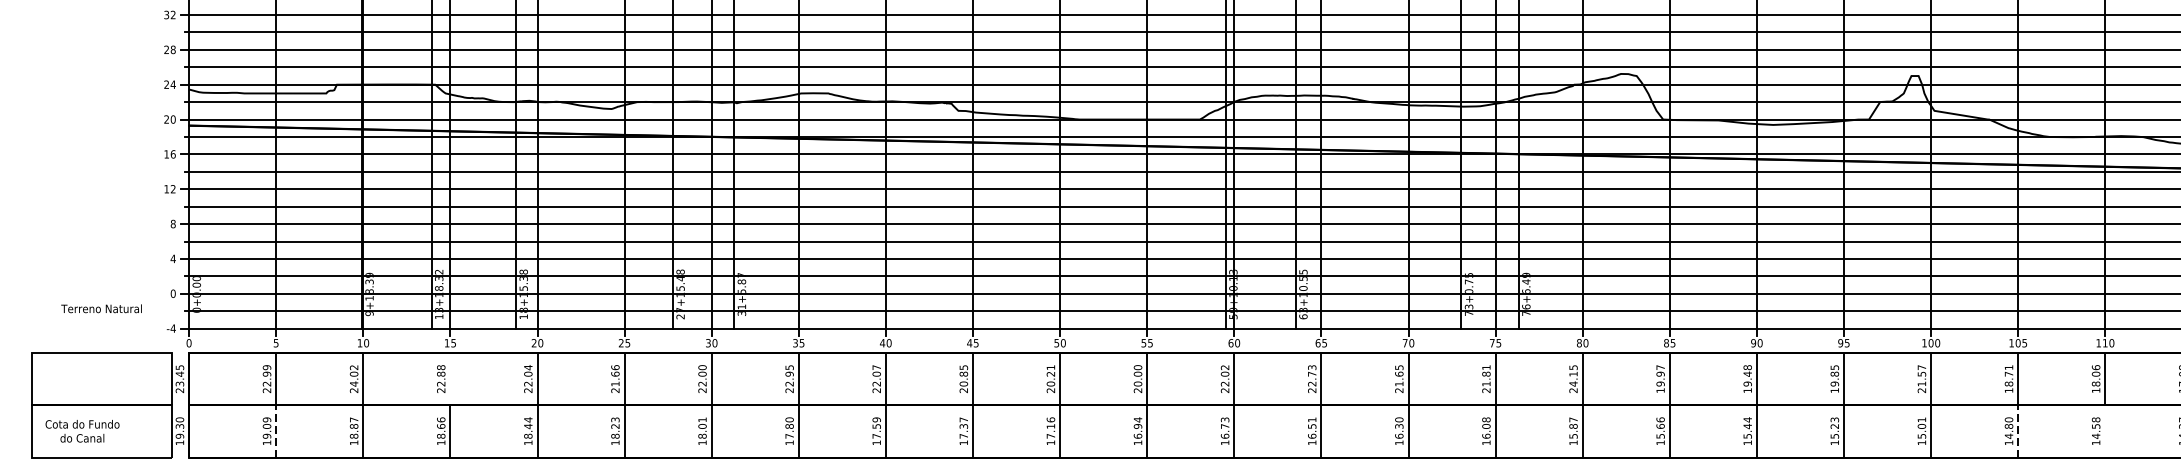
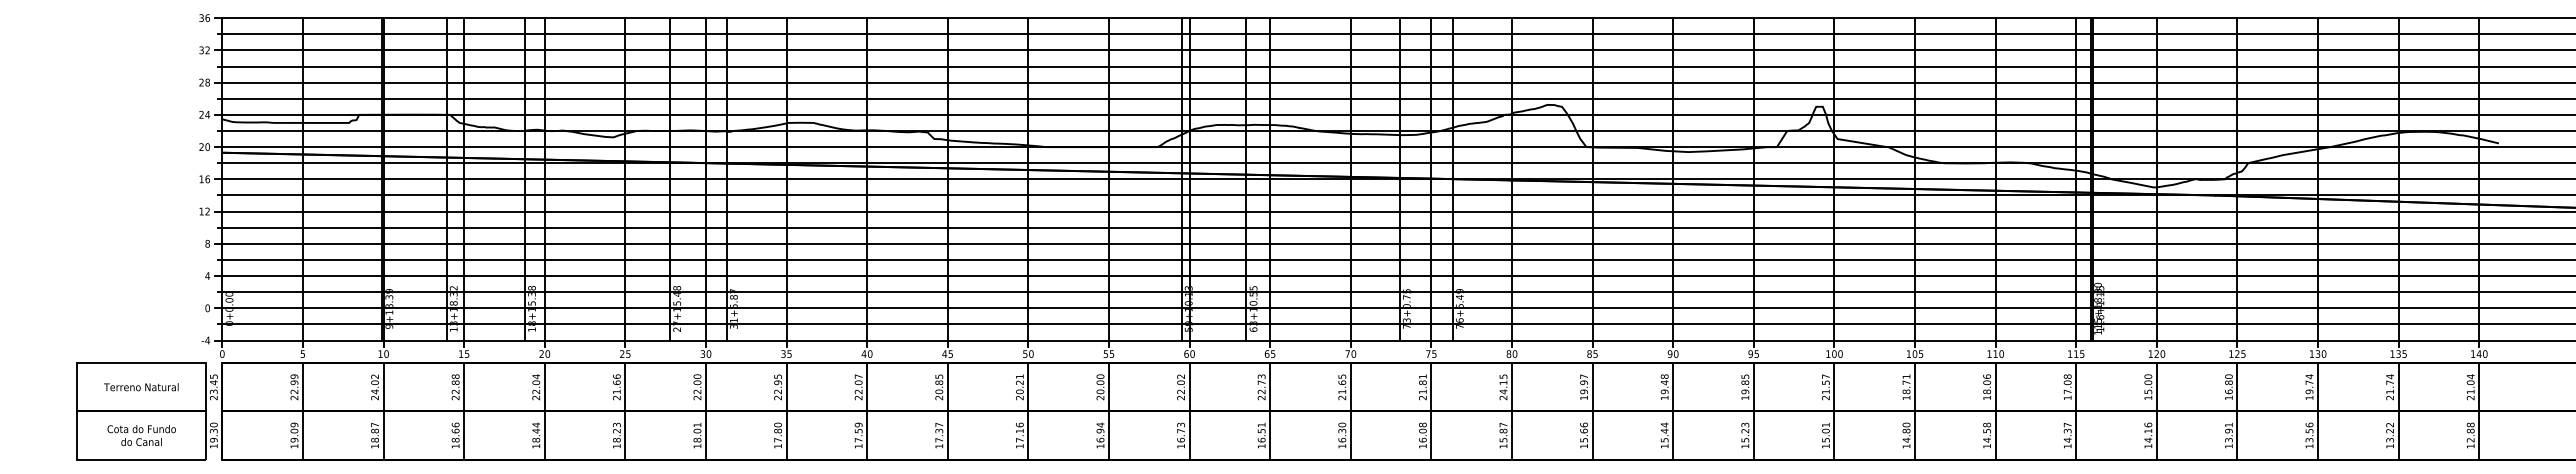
text: (101, 309) -> (141, 387), moved
line: (450, 379) -> (464, 387), added
text: (82, 431) -> (141, 435), moved
line: (275, 431) -> (302, 435), dashed -> solid
line: (2018, 431) -> (1915, 435), dashed -> solid
line: (2105, 431) -> (1995, 435), added

